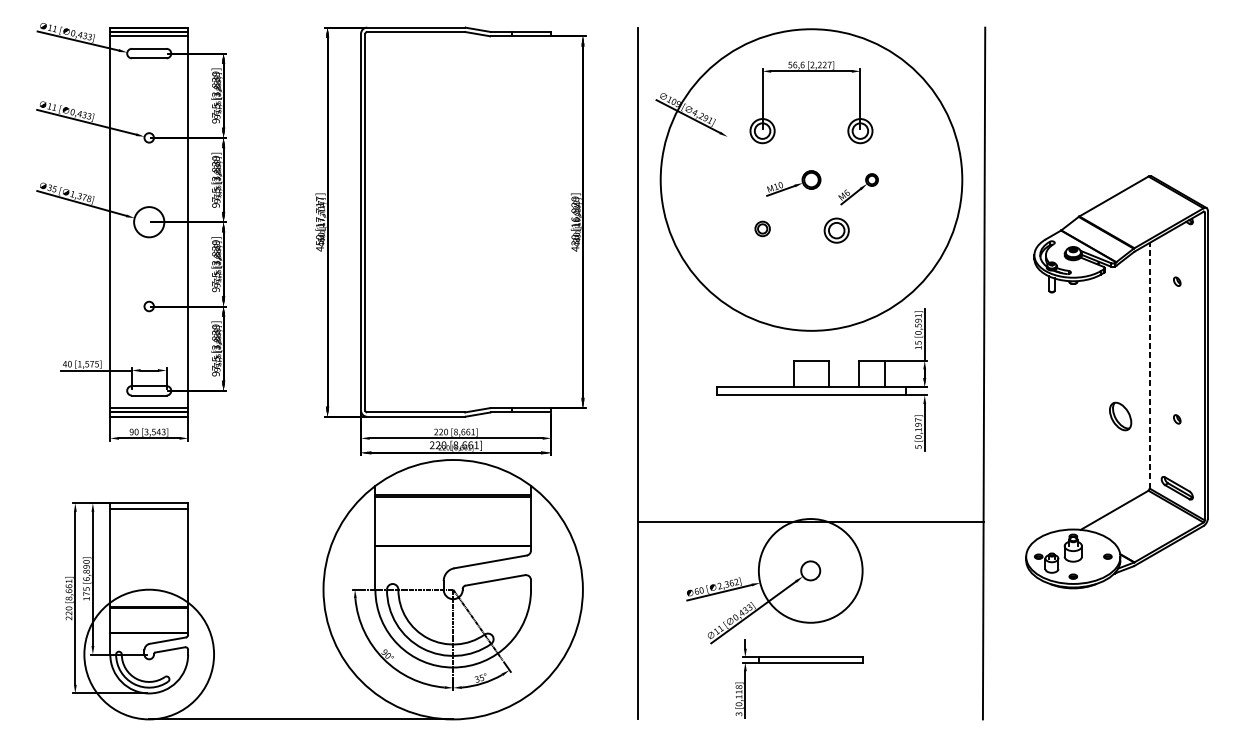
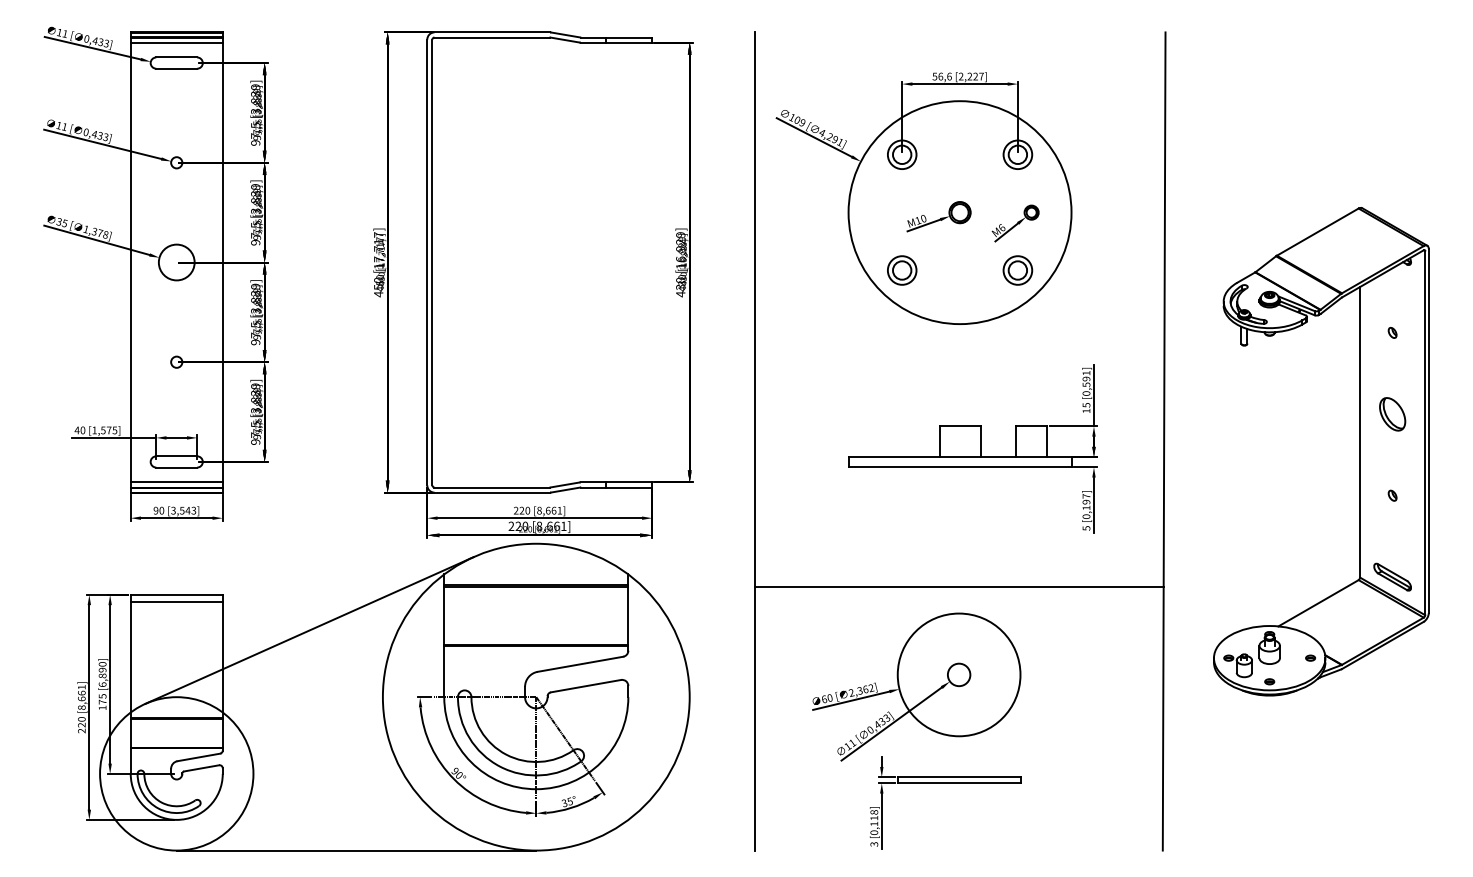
circle: (811, 179) -> (959, 212), size x0.62
part: (762, 228) -> (902, 270), size x1.67
part: (836, 230) -> (1017, 270), moved
line: (1150, 365) -> (1360, 431), dashed -> solid
part: (1120, 416) -> (1392, 414), moved
line: (810, 522) -> (958, 587), moved
line: (261, 533) -> (309, 630), added

